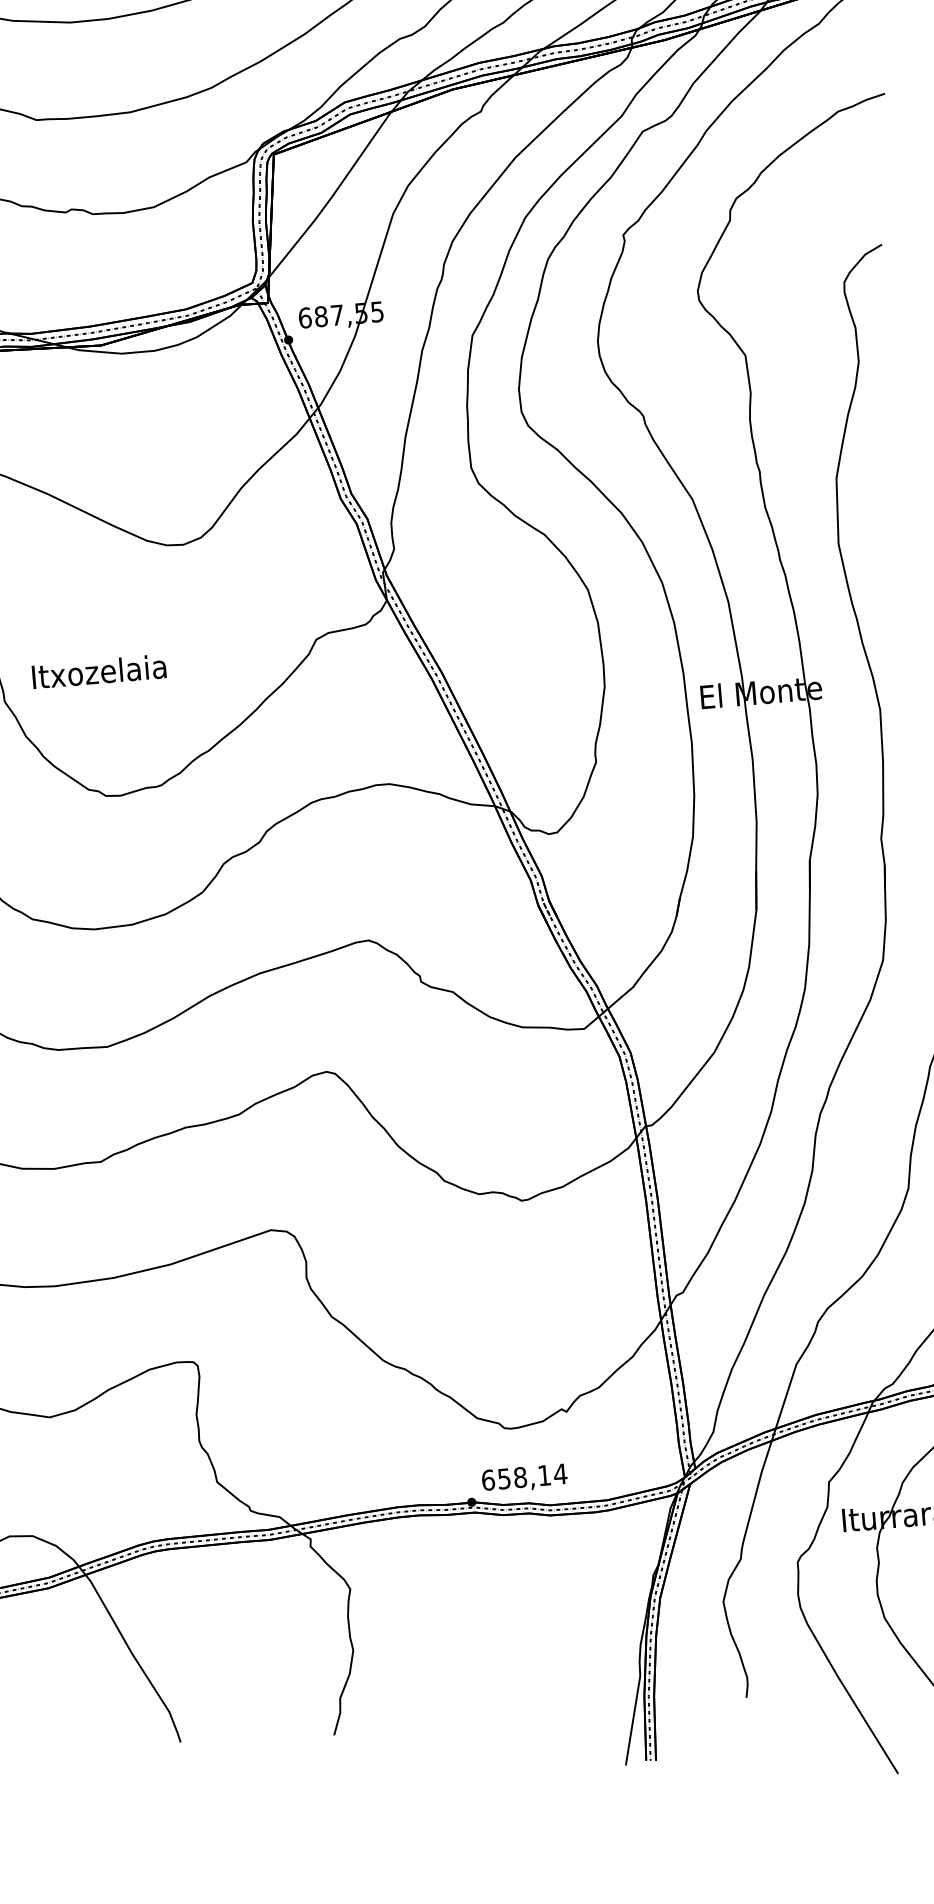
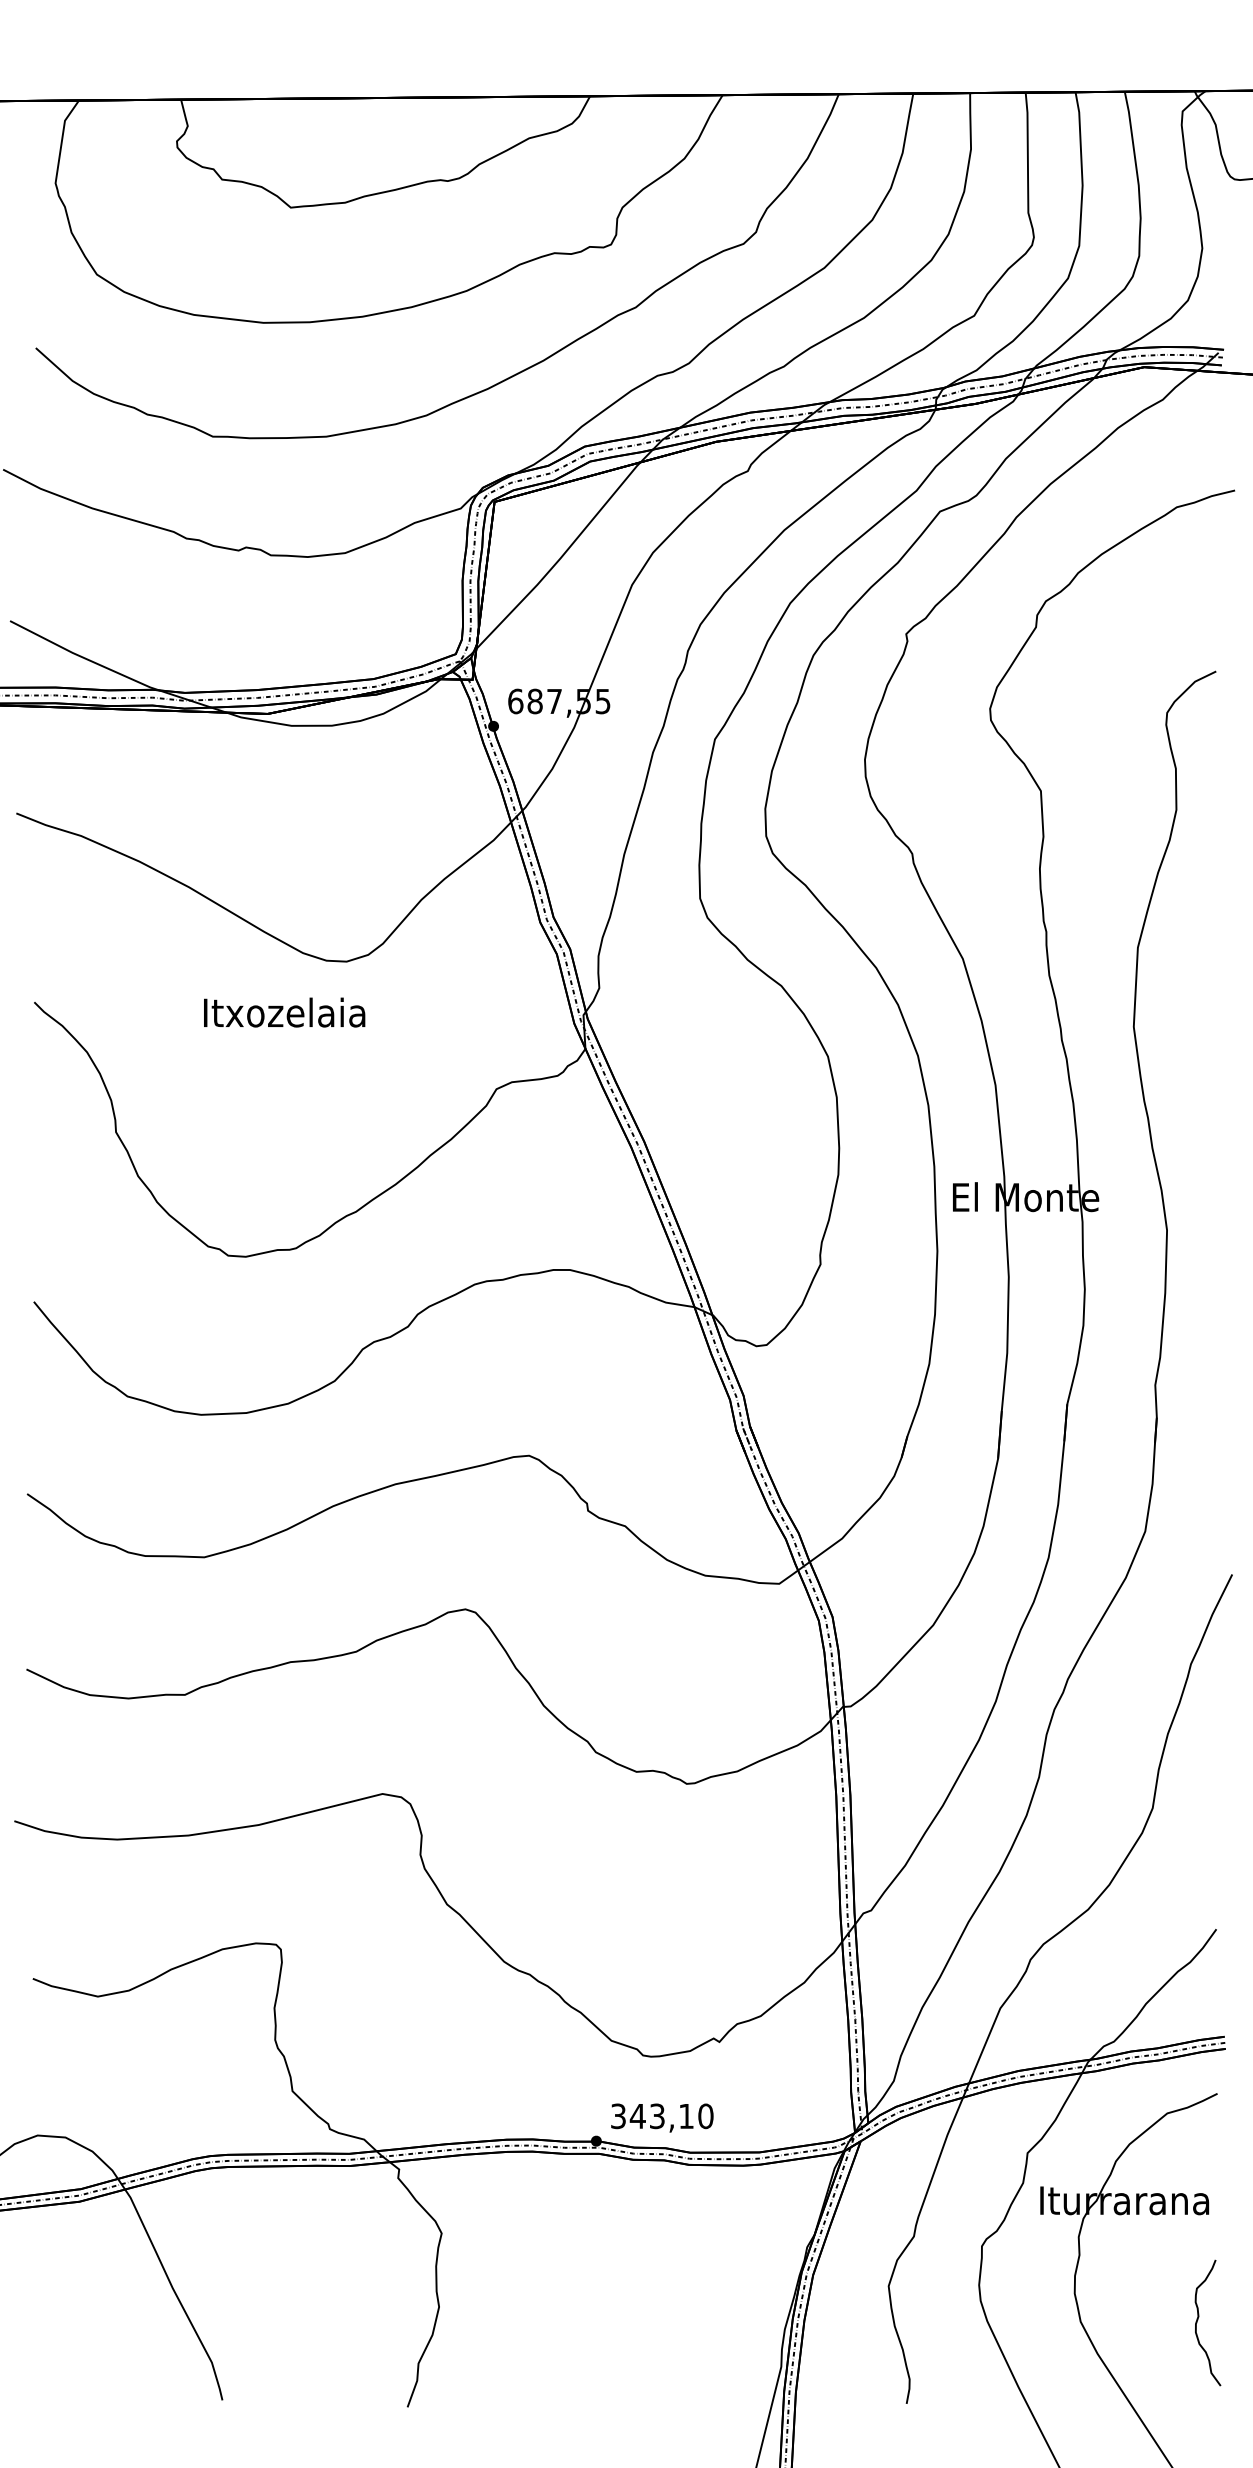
text: (99, 671) -> (284, 1012), moved
text: (524, 1477) -> (662, 2116), 658,14 -> 343,10

